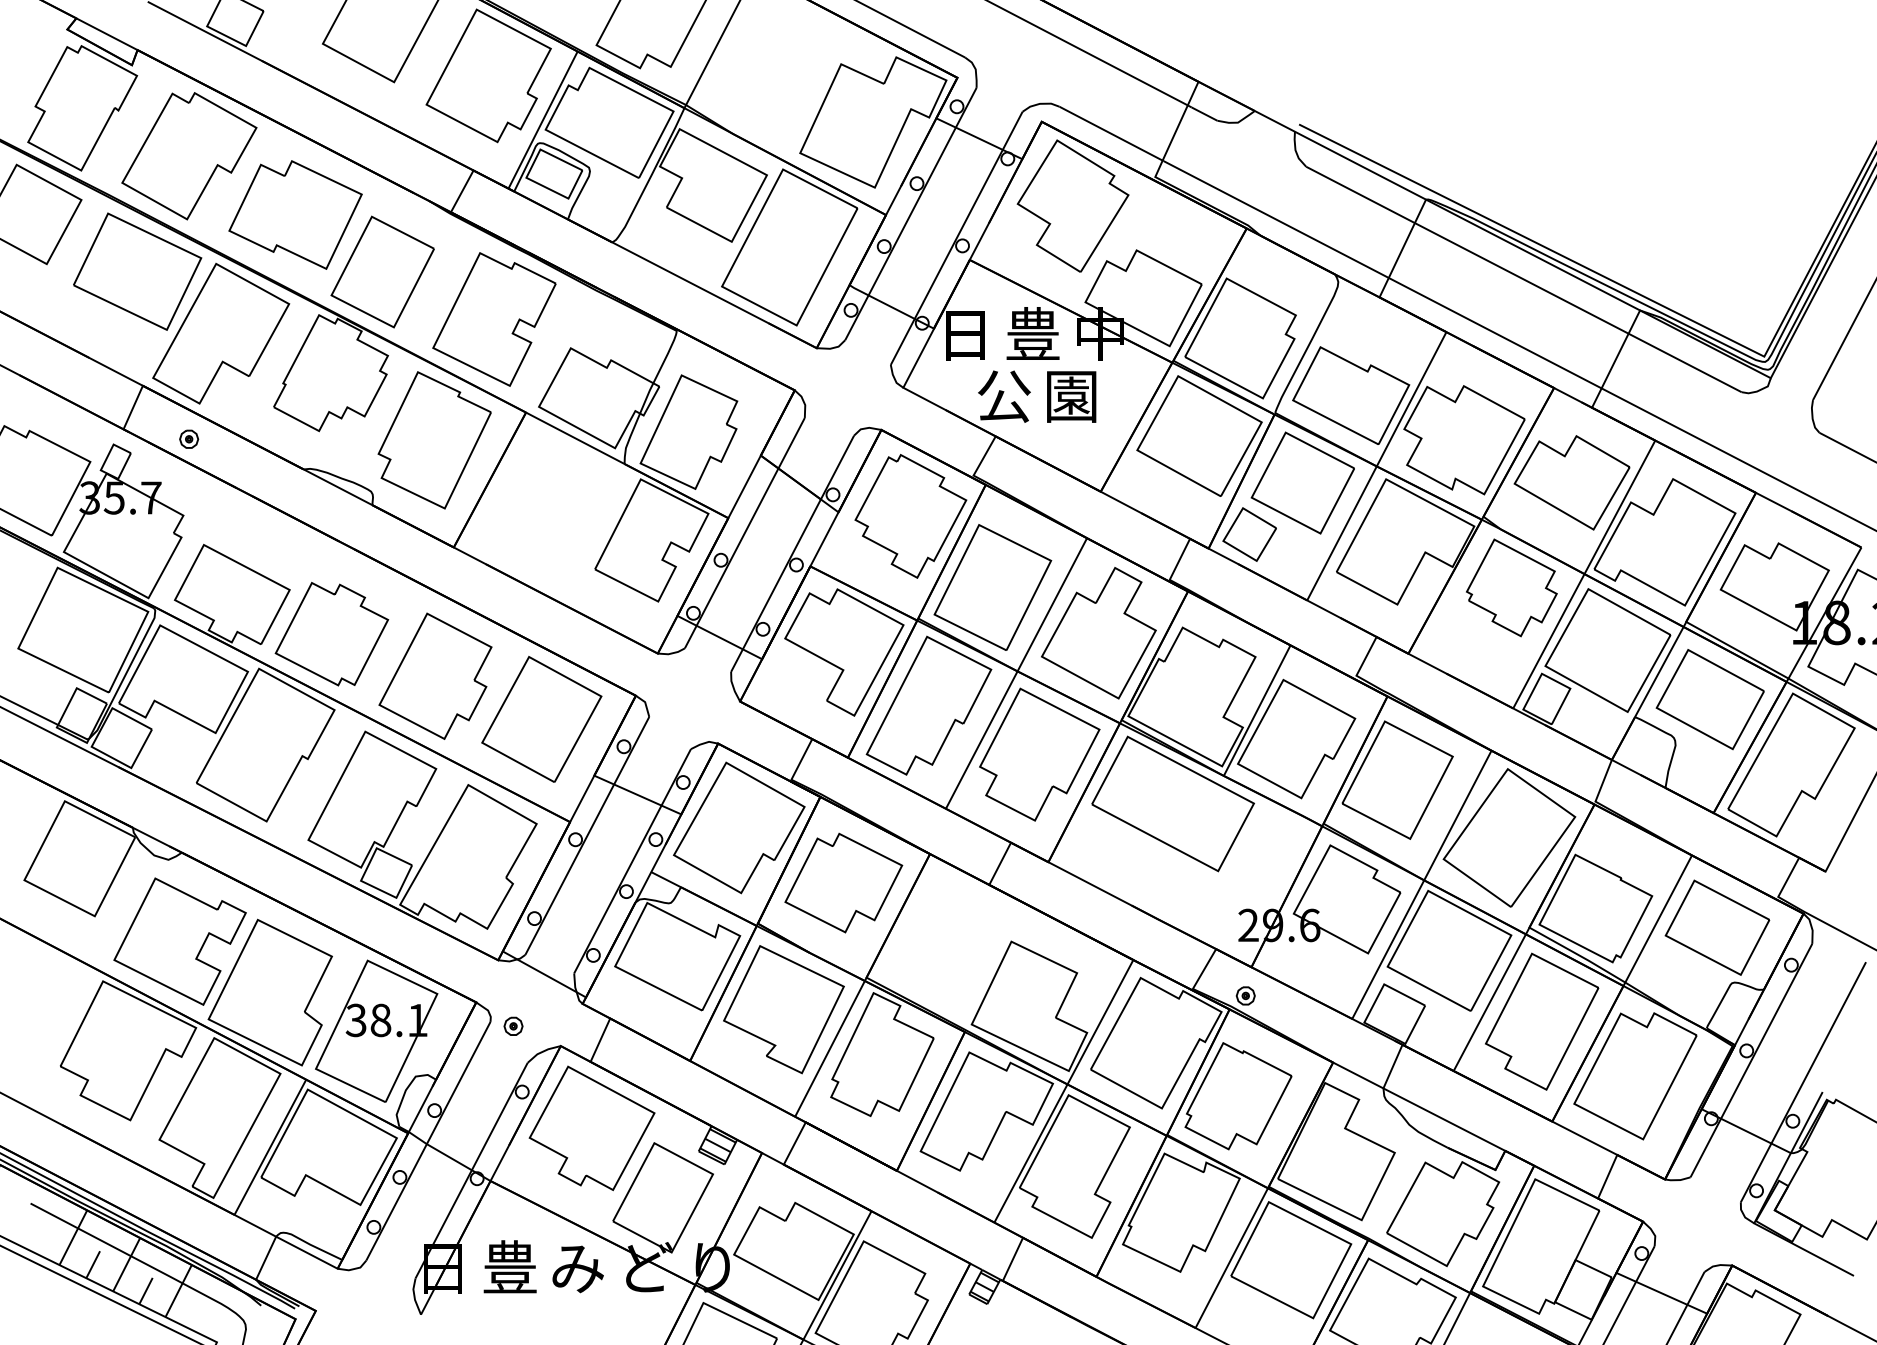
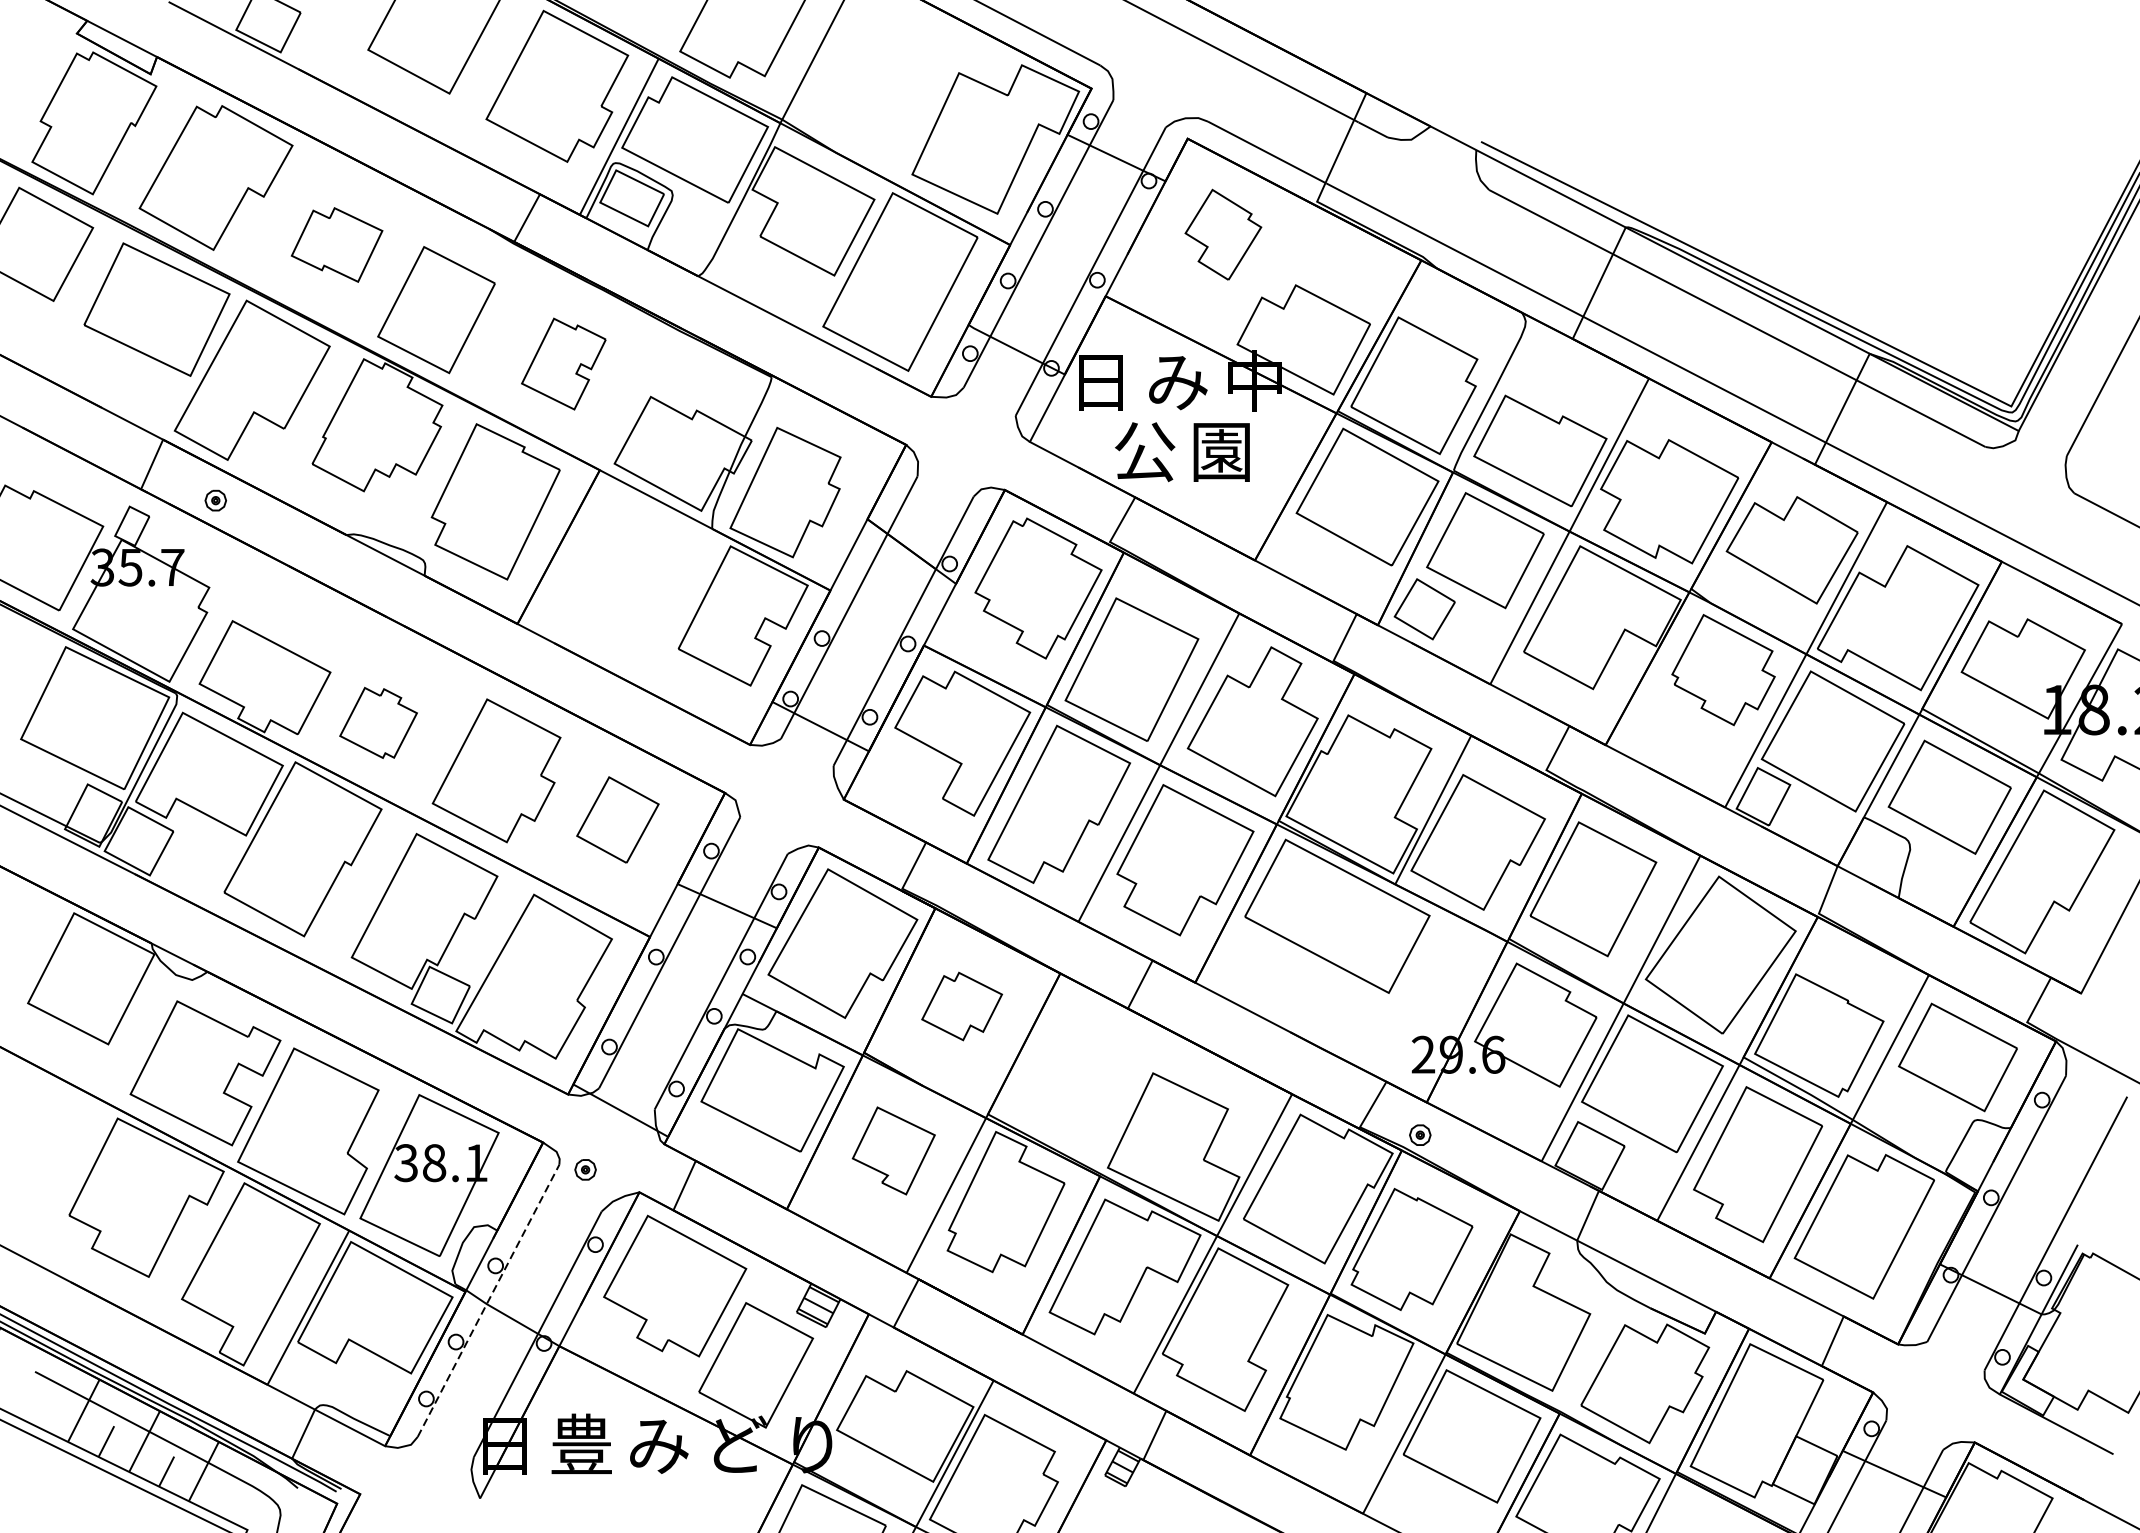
part: (1072, 205) -> (1222, 234), size x0.6
part: (295, 214) -> (337, 244), size x0.6
part: (494, 319) -> (563, 364), size x0.6
text: (1032, 333) -> (1177, 380), 豊 -> み
part: (331, 634) -> (378, 723), size x0.6
part: (541, 719) -> (617, 820), size x0.6
part: (843, 882) -> (961, 1005), size x0.6
part: (783, 1009) -> (893, 1150), size x0.6
line: (428, 1141) -> (488, 1301), solid -> dashed

